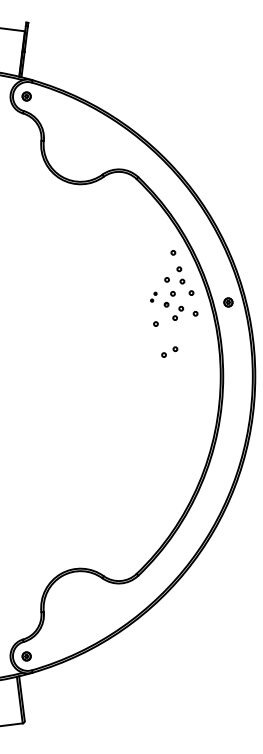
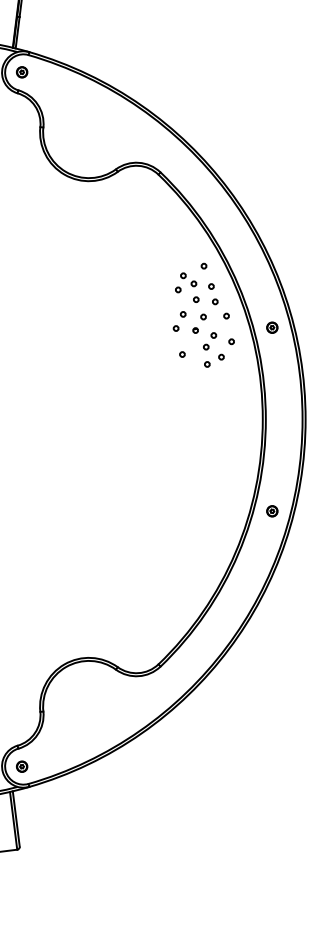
part: (158, 265) -> (185, 281), added
part: (153, 296) -> (179, 320), size x1.67
part: (169, 351) -> (214, 360), moved
part: (228, 450) -> (272, 511), added

